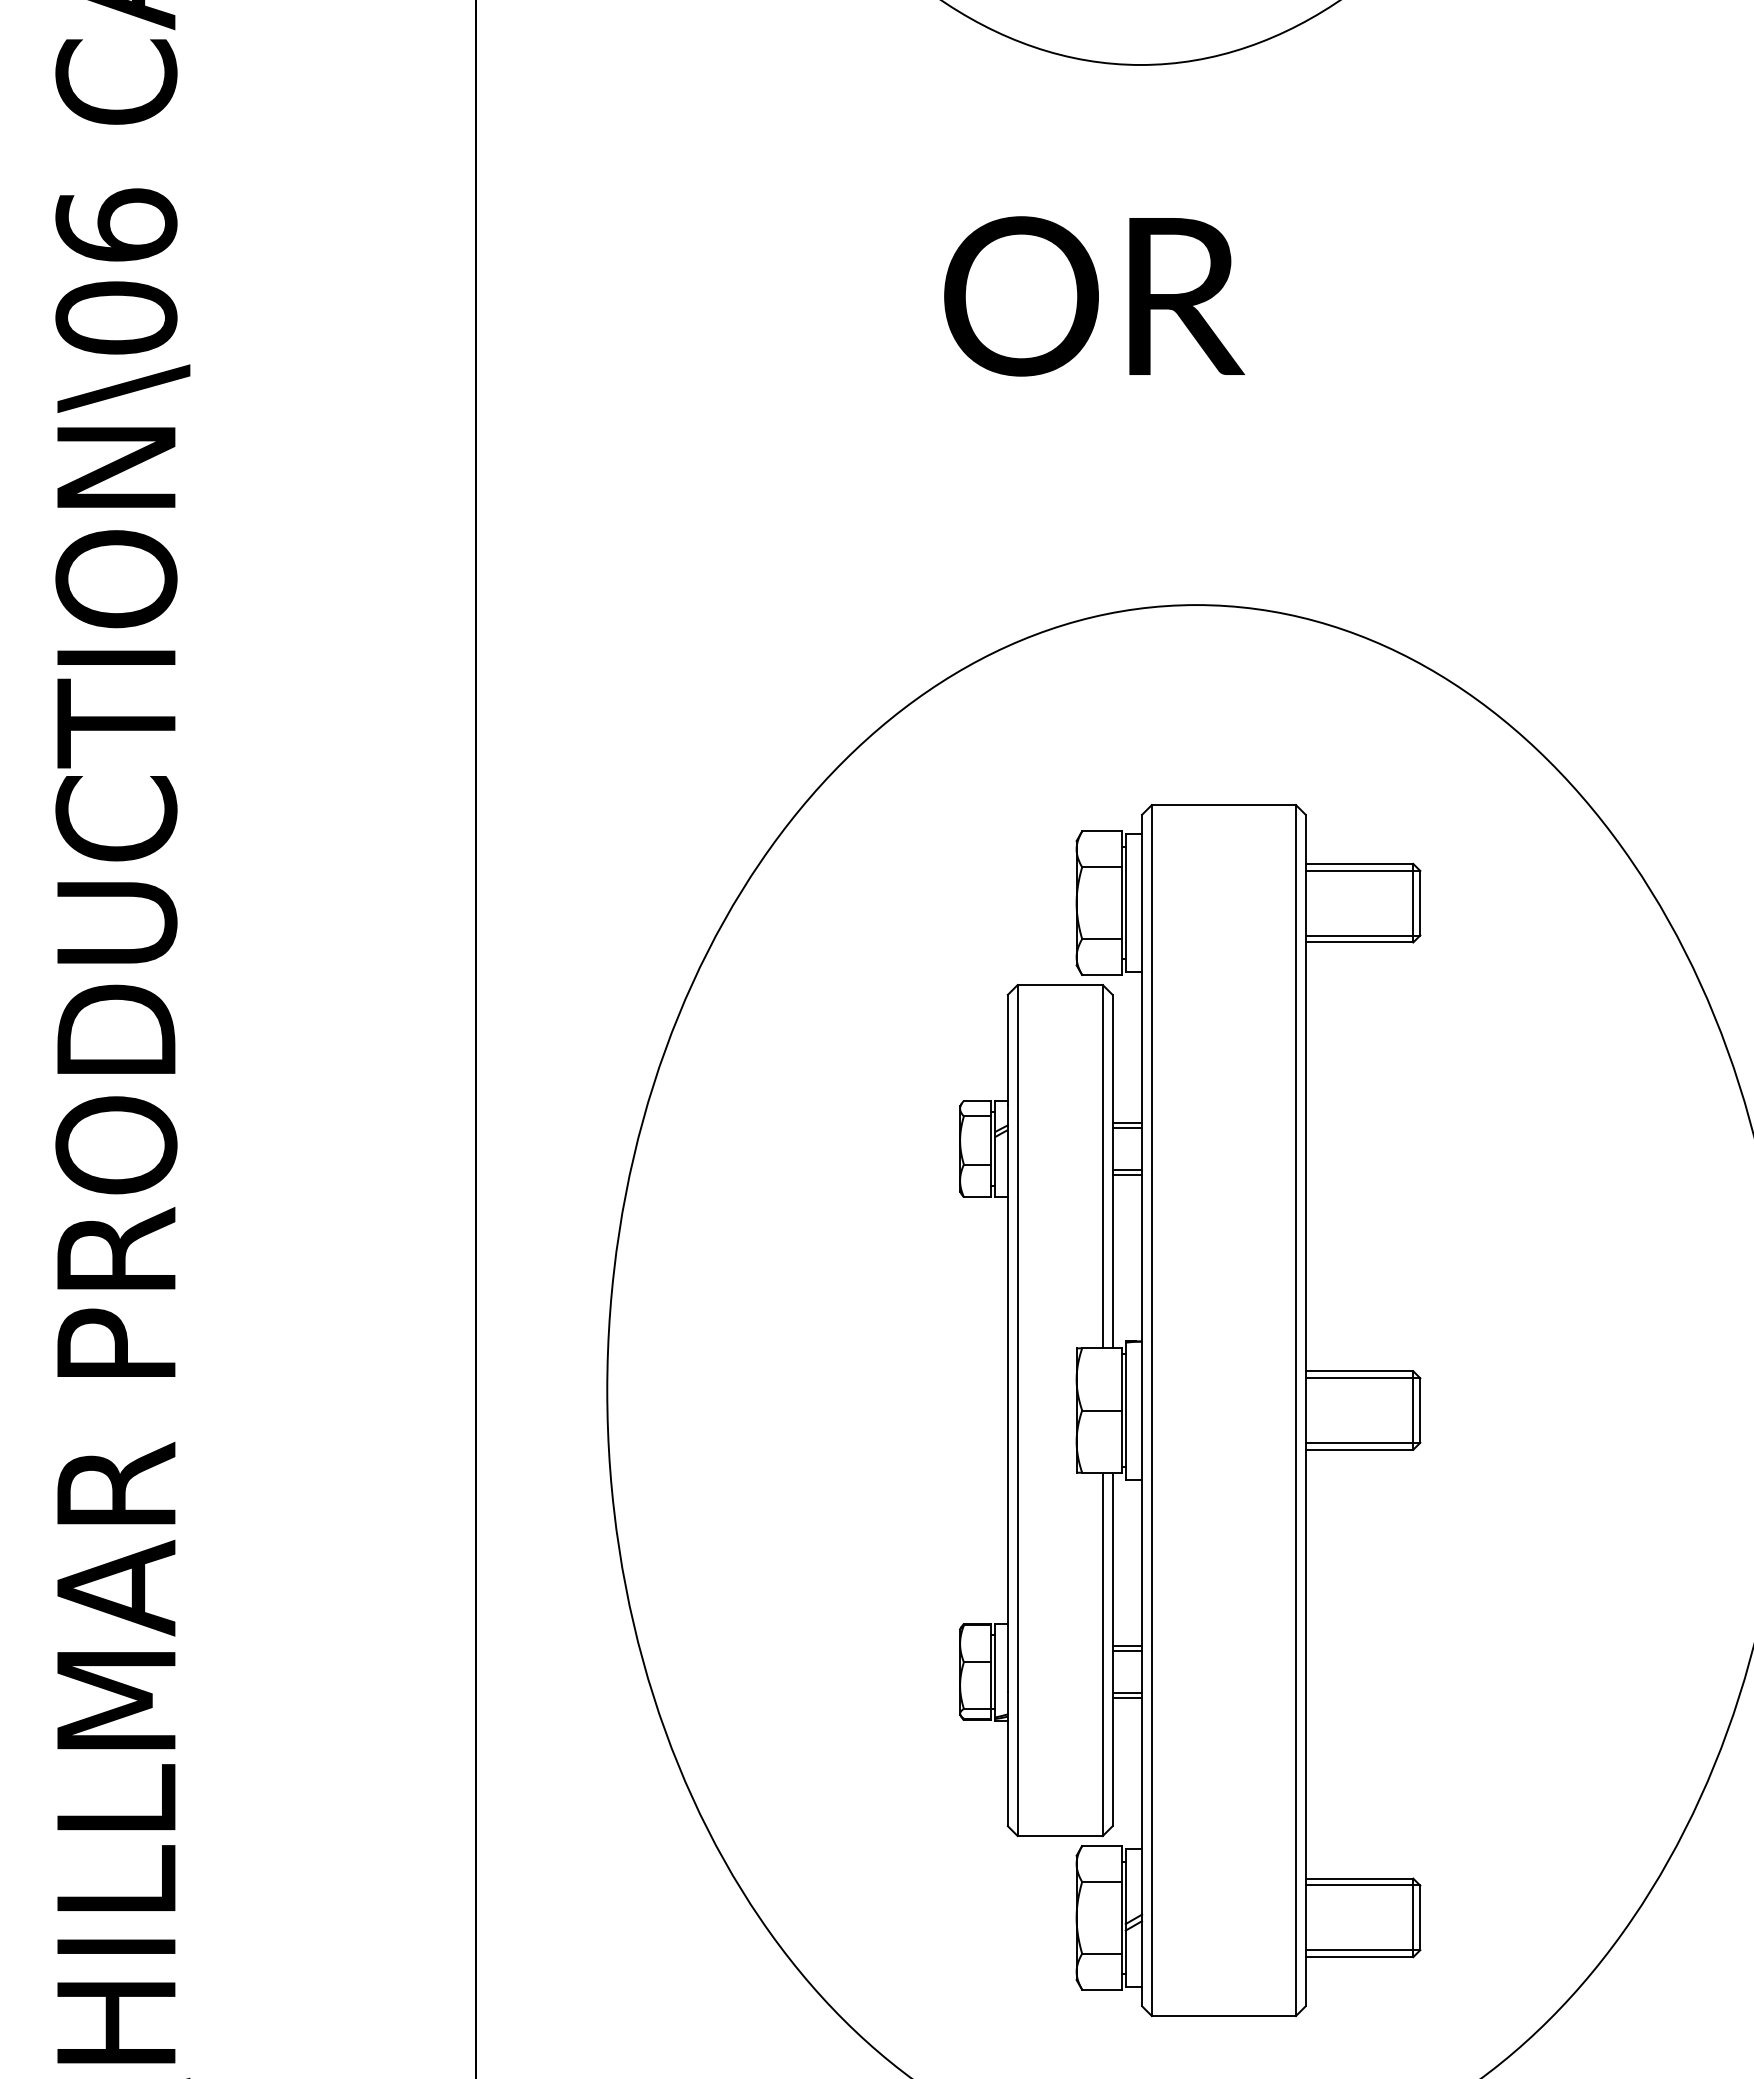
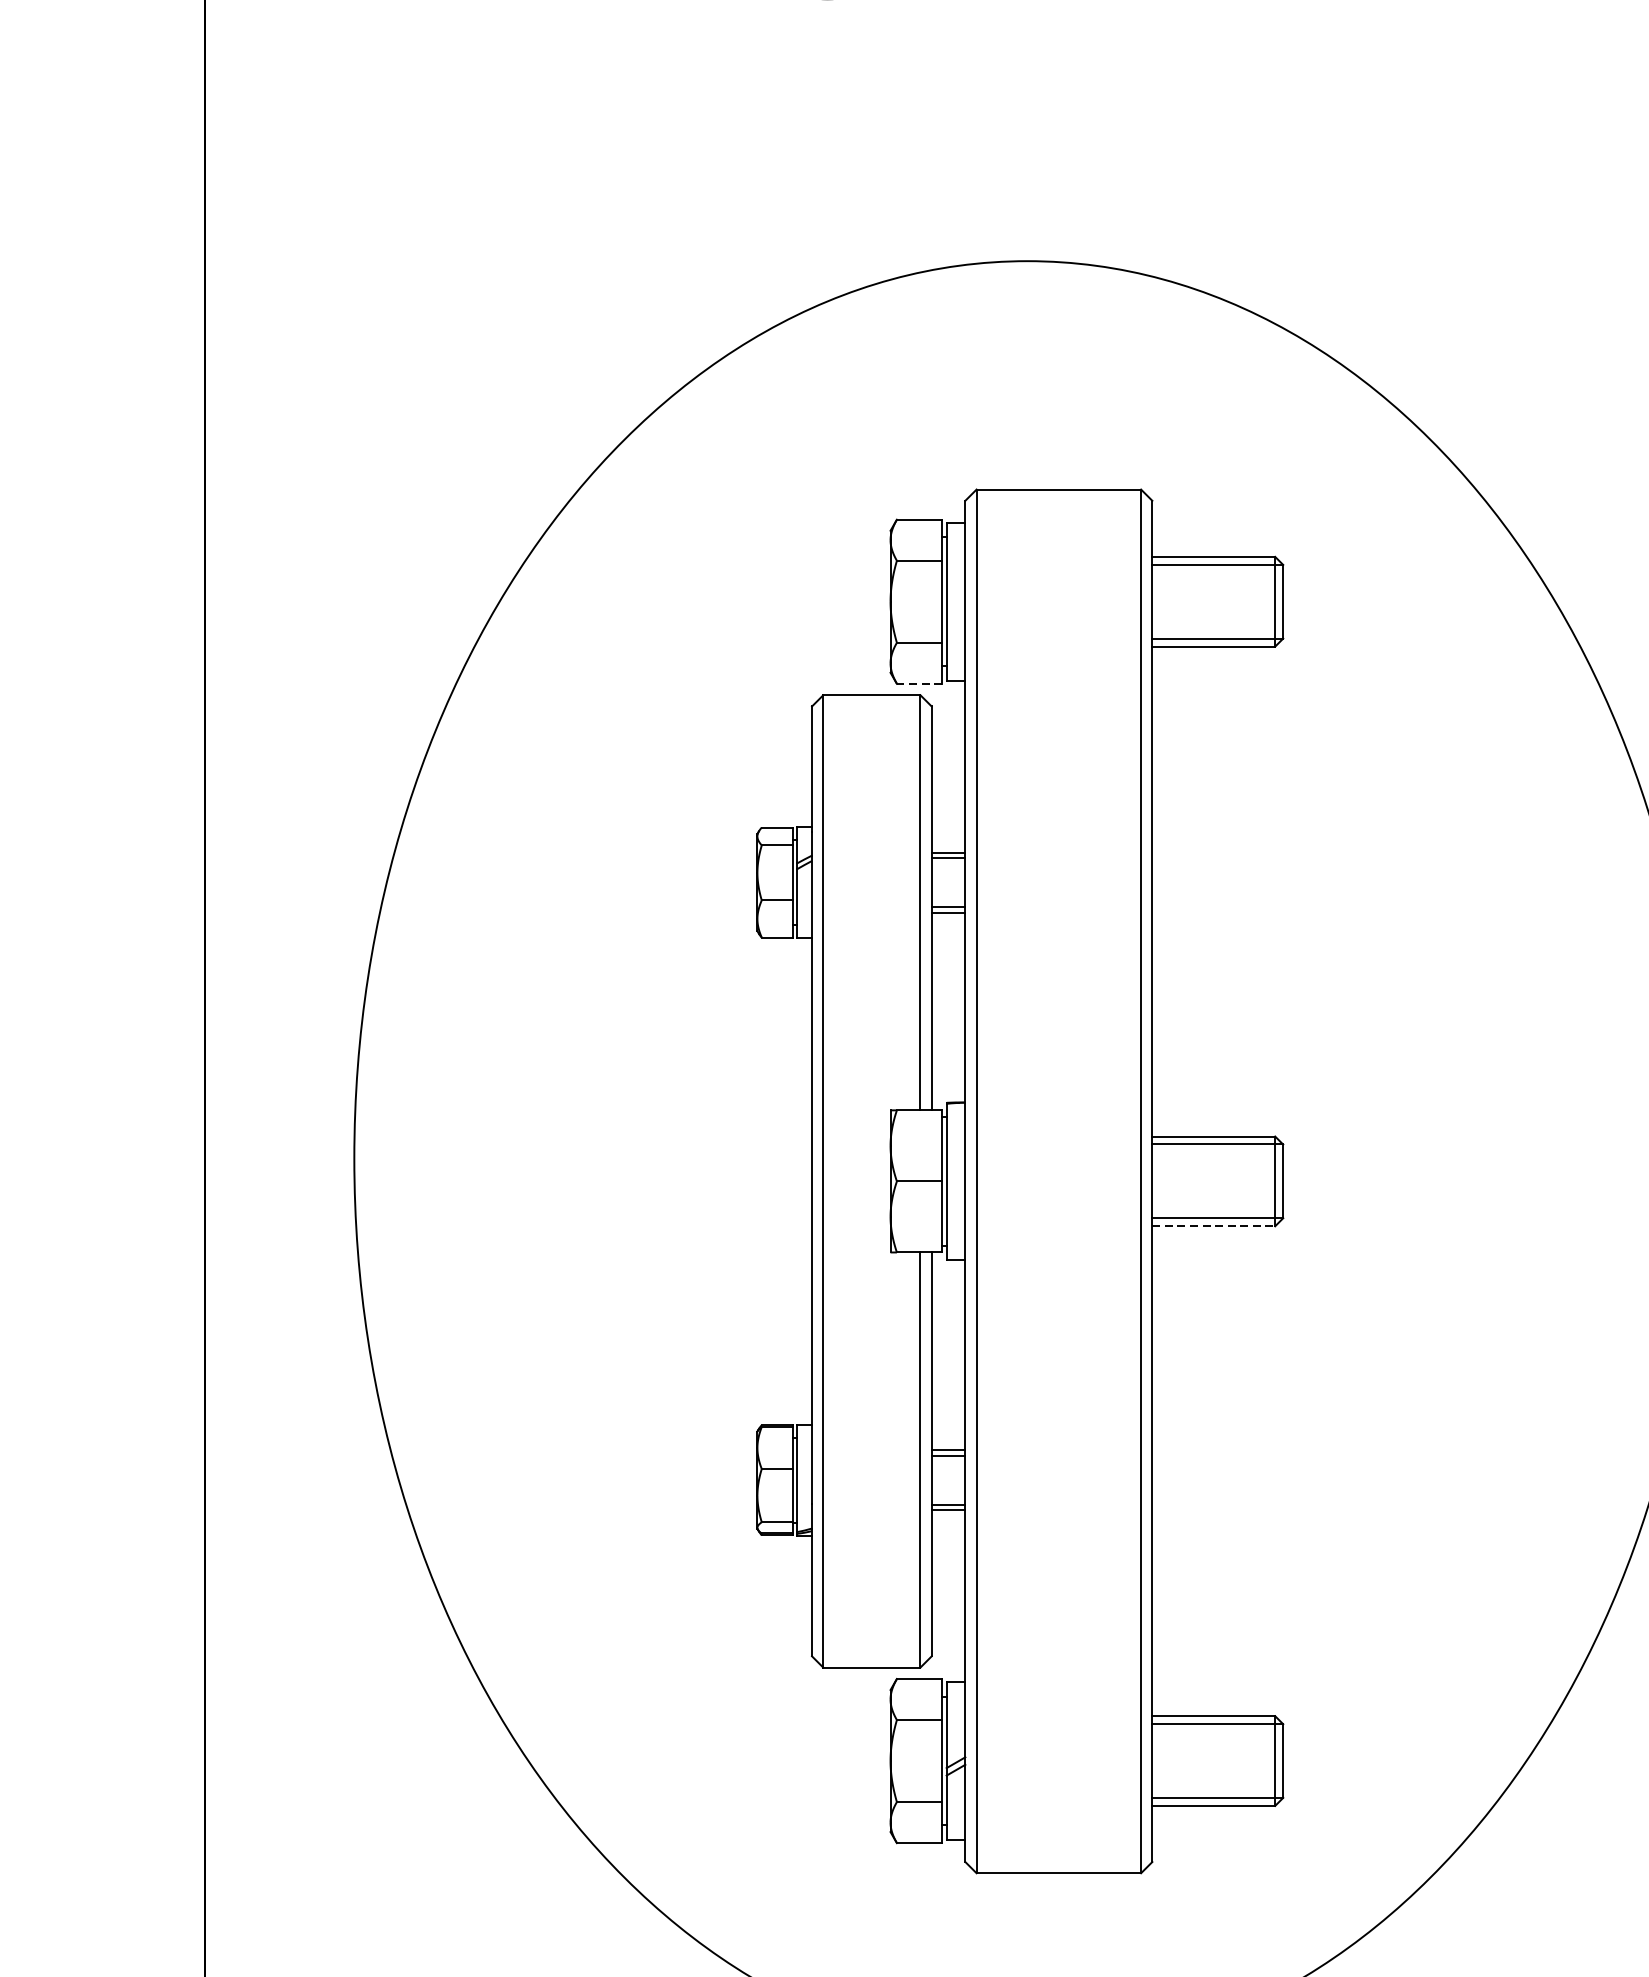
line: (1101, 975) -> (918, 684), solid -> dashed
line: (1359, 1449) -> (1213, 1225), solid -> dashed

